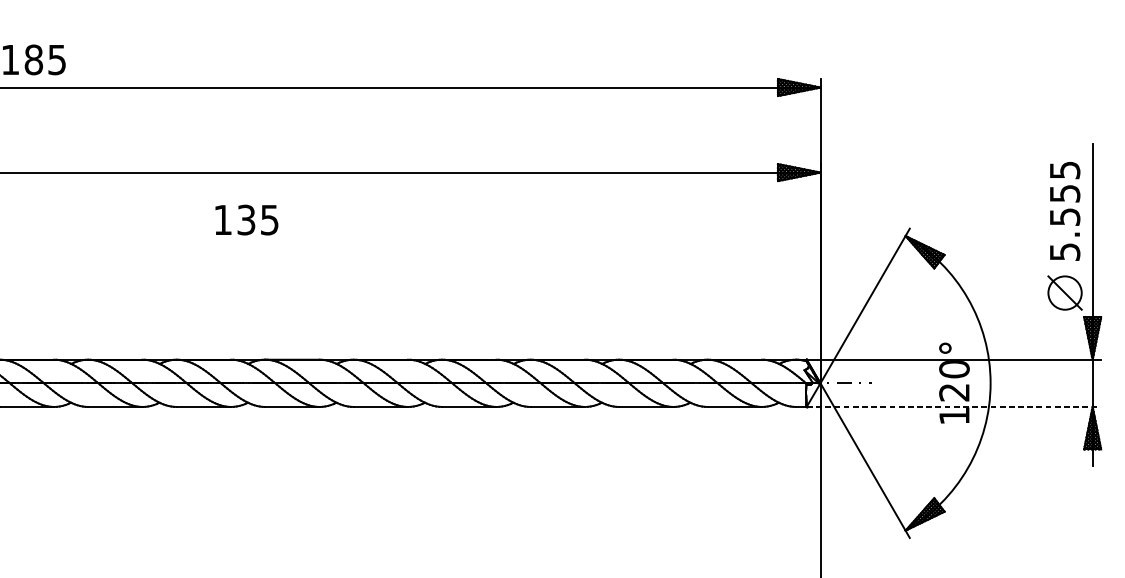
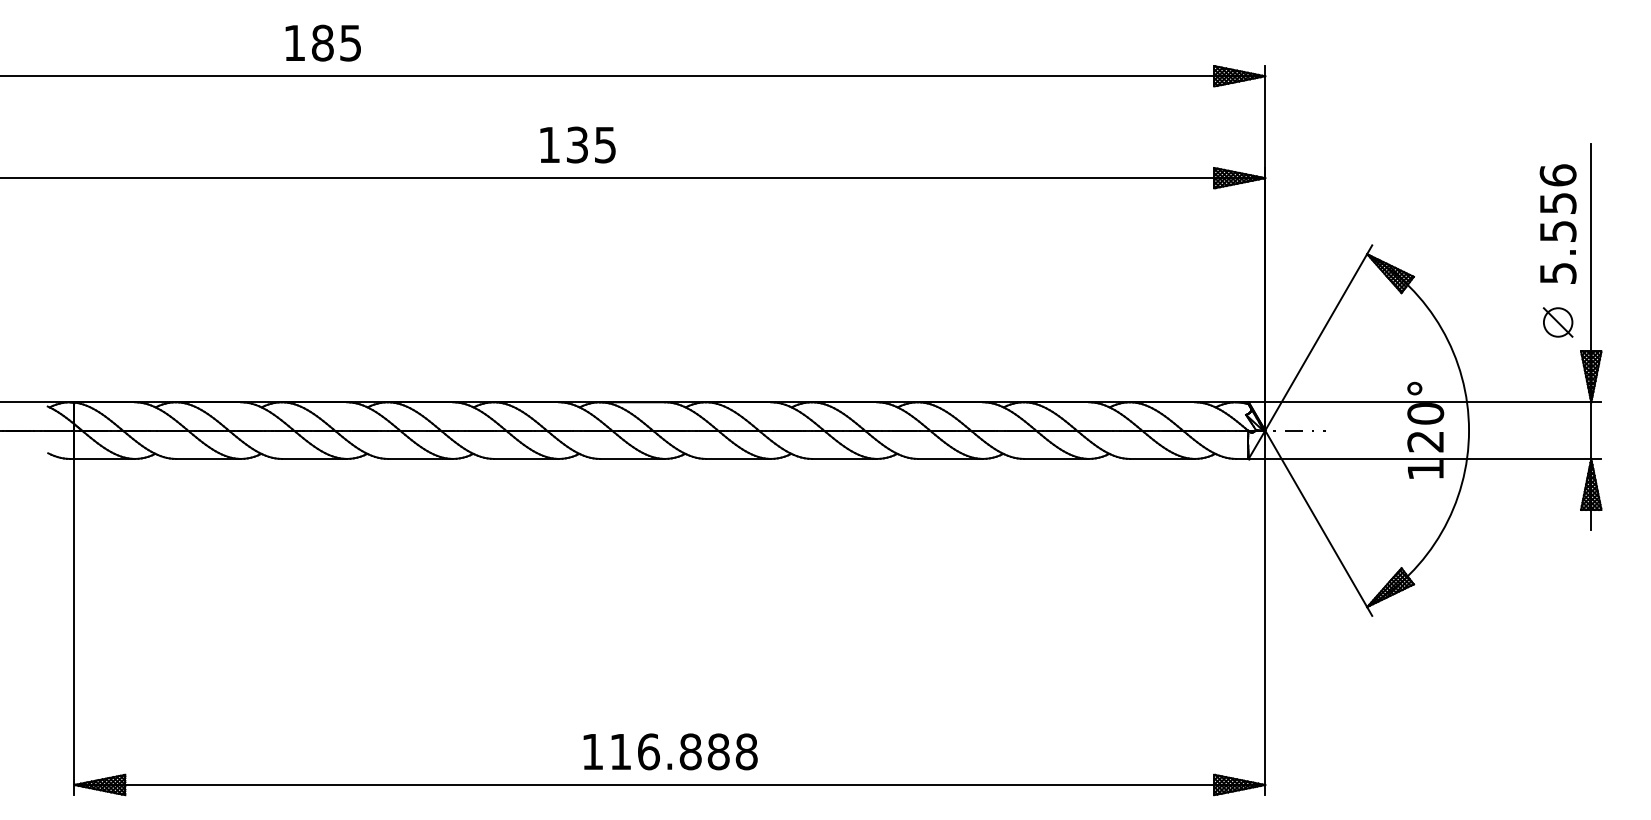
text: (1064, 170) -> (1557, 175), 5.555 -> 5.556
text: (246, 219) -> (577, 144), moved
part: (1064, 293) -> (1557, 322), size x0.71
line: (954, 406) -> (1425, 458), dashed -> solid

